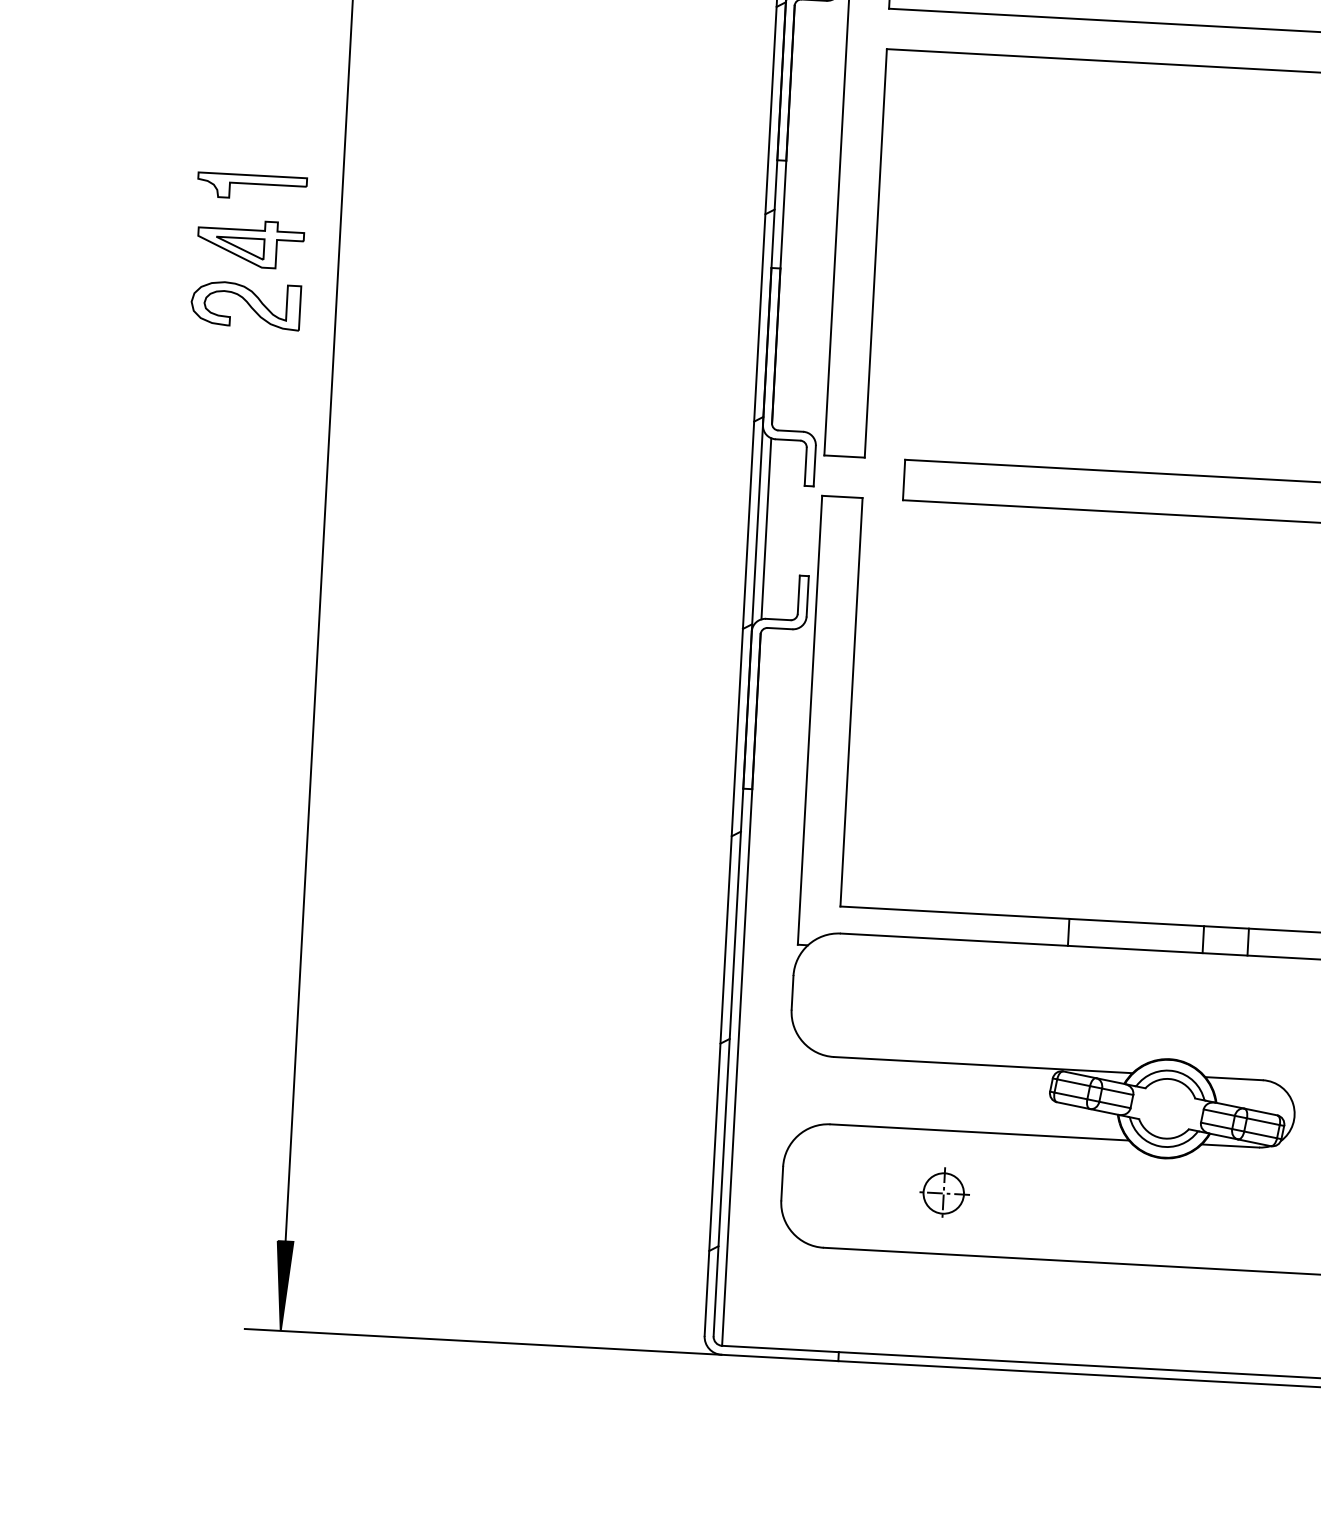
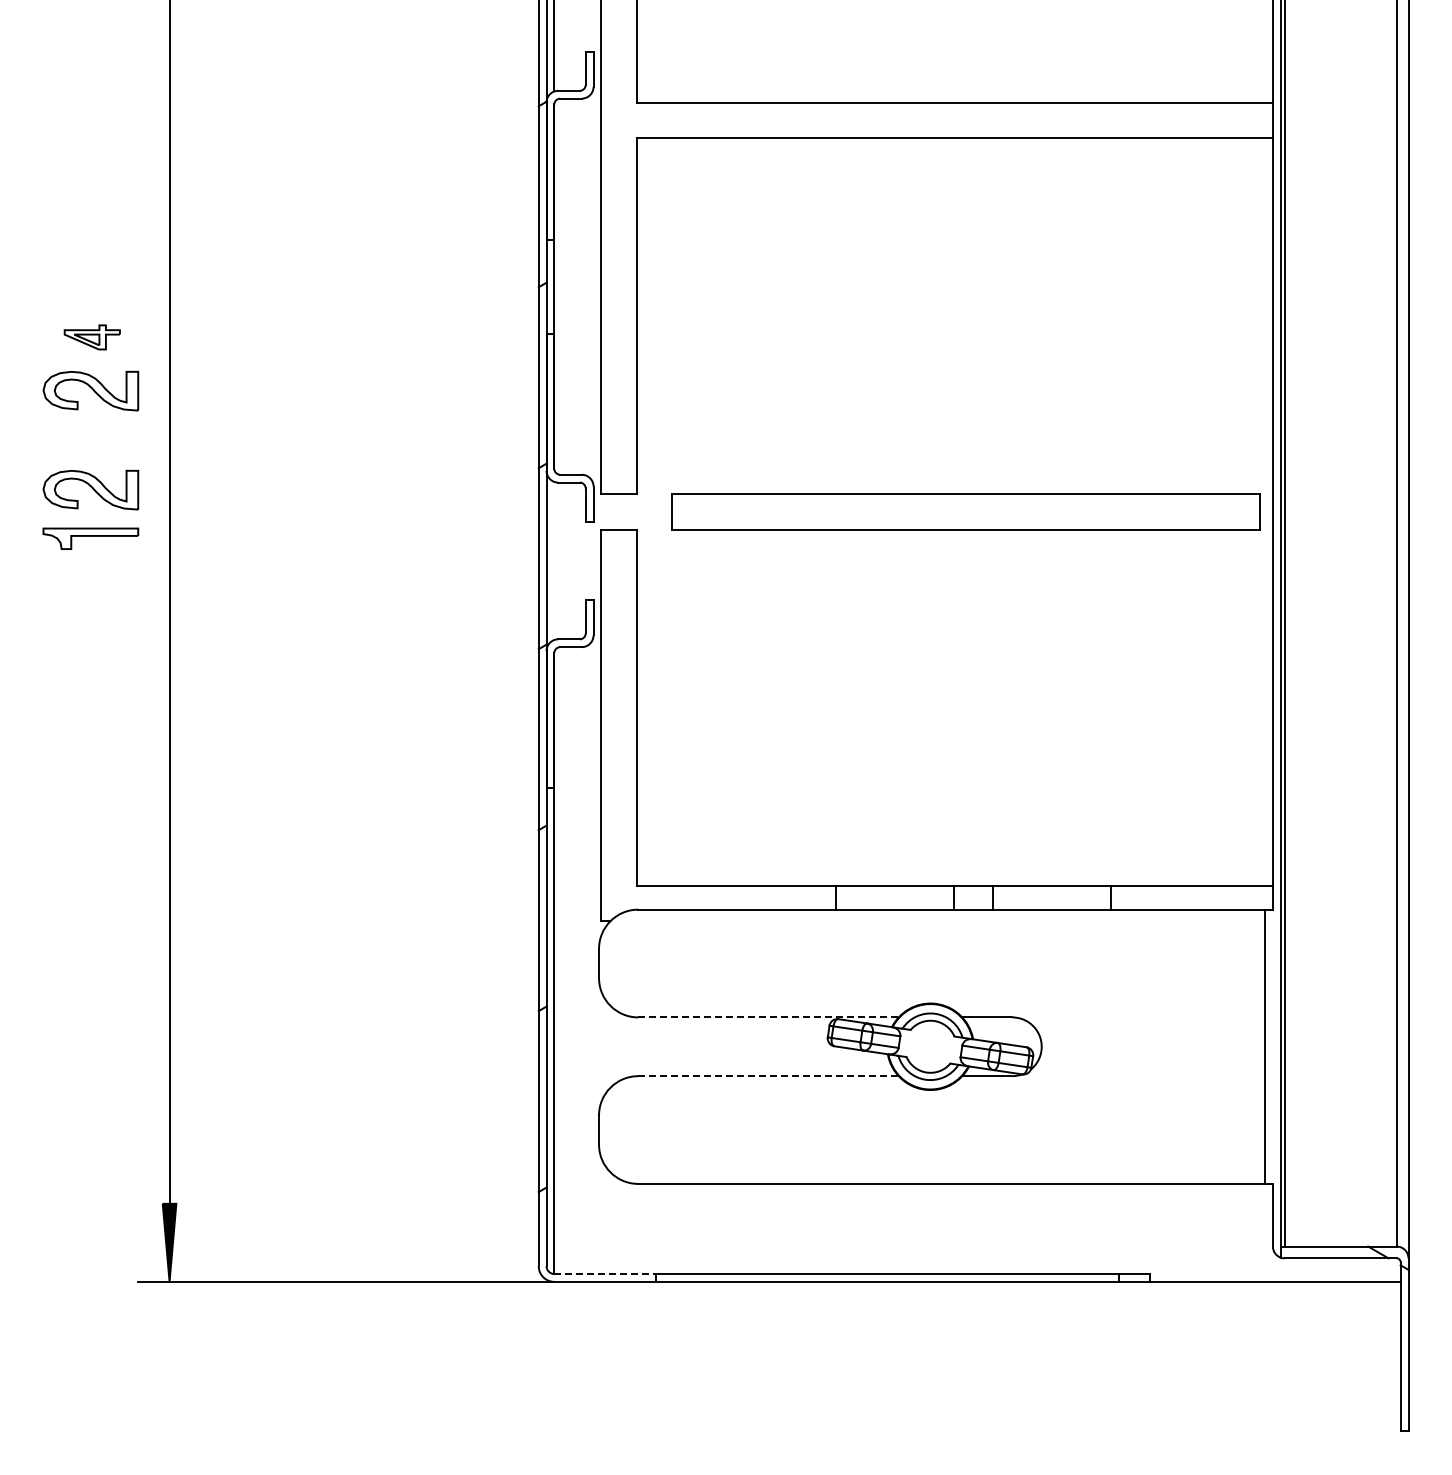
part: (251, 186) -> (90, 538), moved
part: (251, 244) -> (92, 337), size x0.6
part: (239, 418) -> (90, 489), added
line: (766, 528) -> (554, 560), removed
line: (983, 1065) -> (768, 1017), solid -> dashed
line: (979, 1132) -> (768, 1076), solid -> dashed
part: (944, 1191) -> (740, 1129), removed
line: (780, 1349) -> (605, 1274), solid -> dashed

